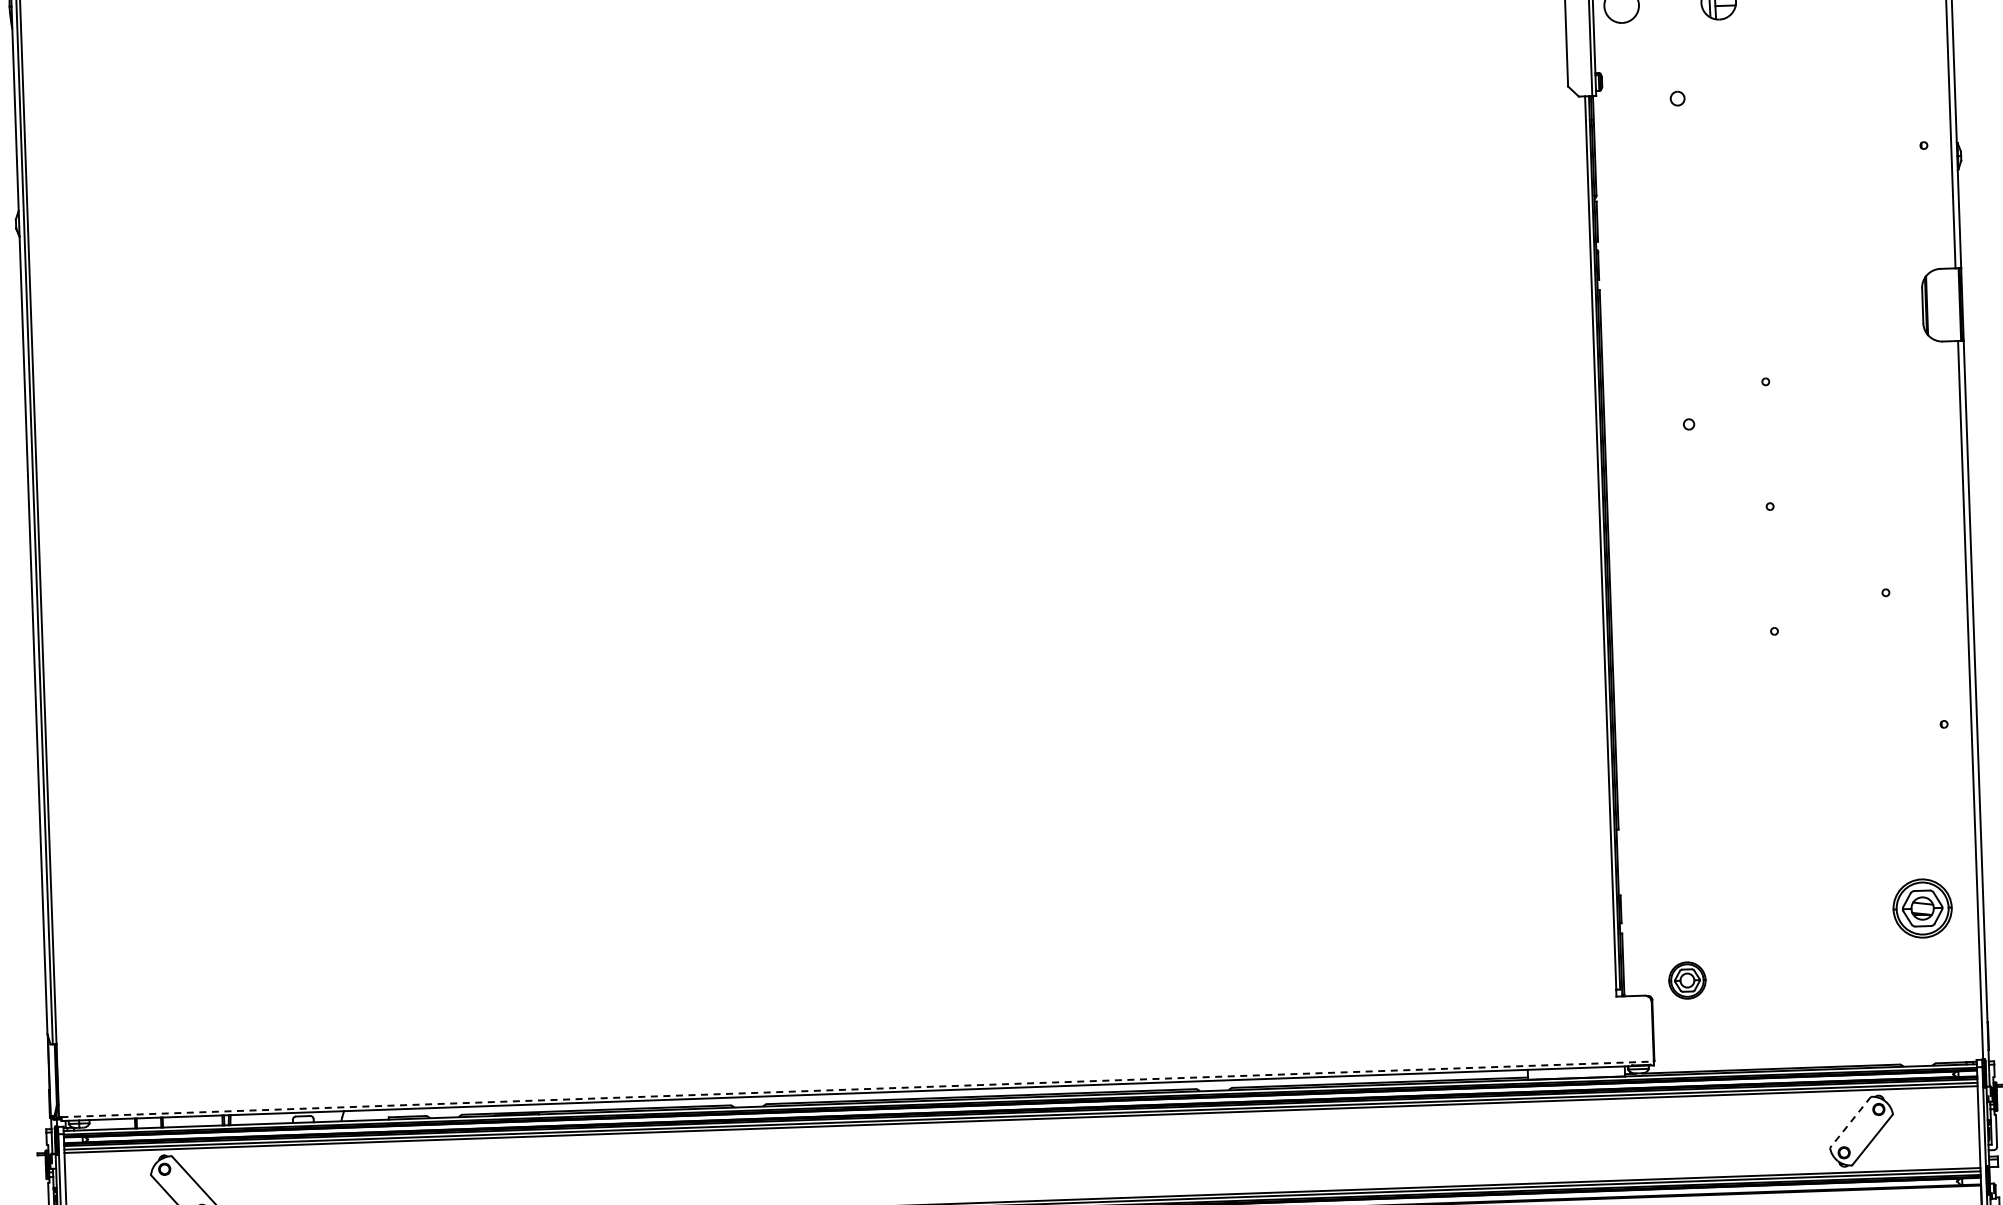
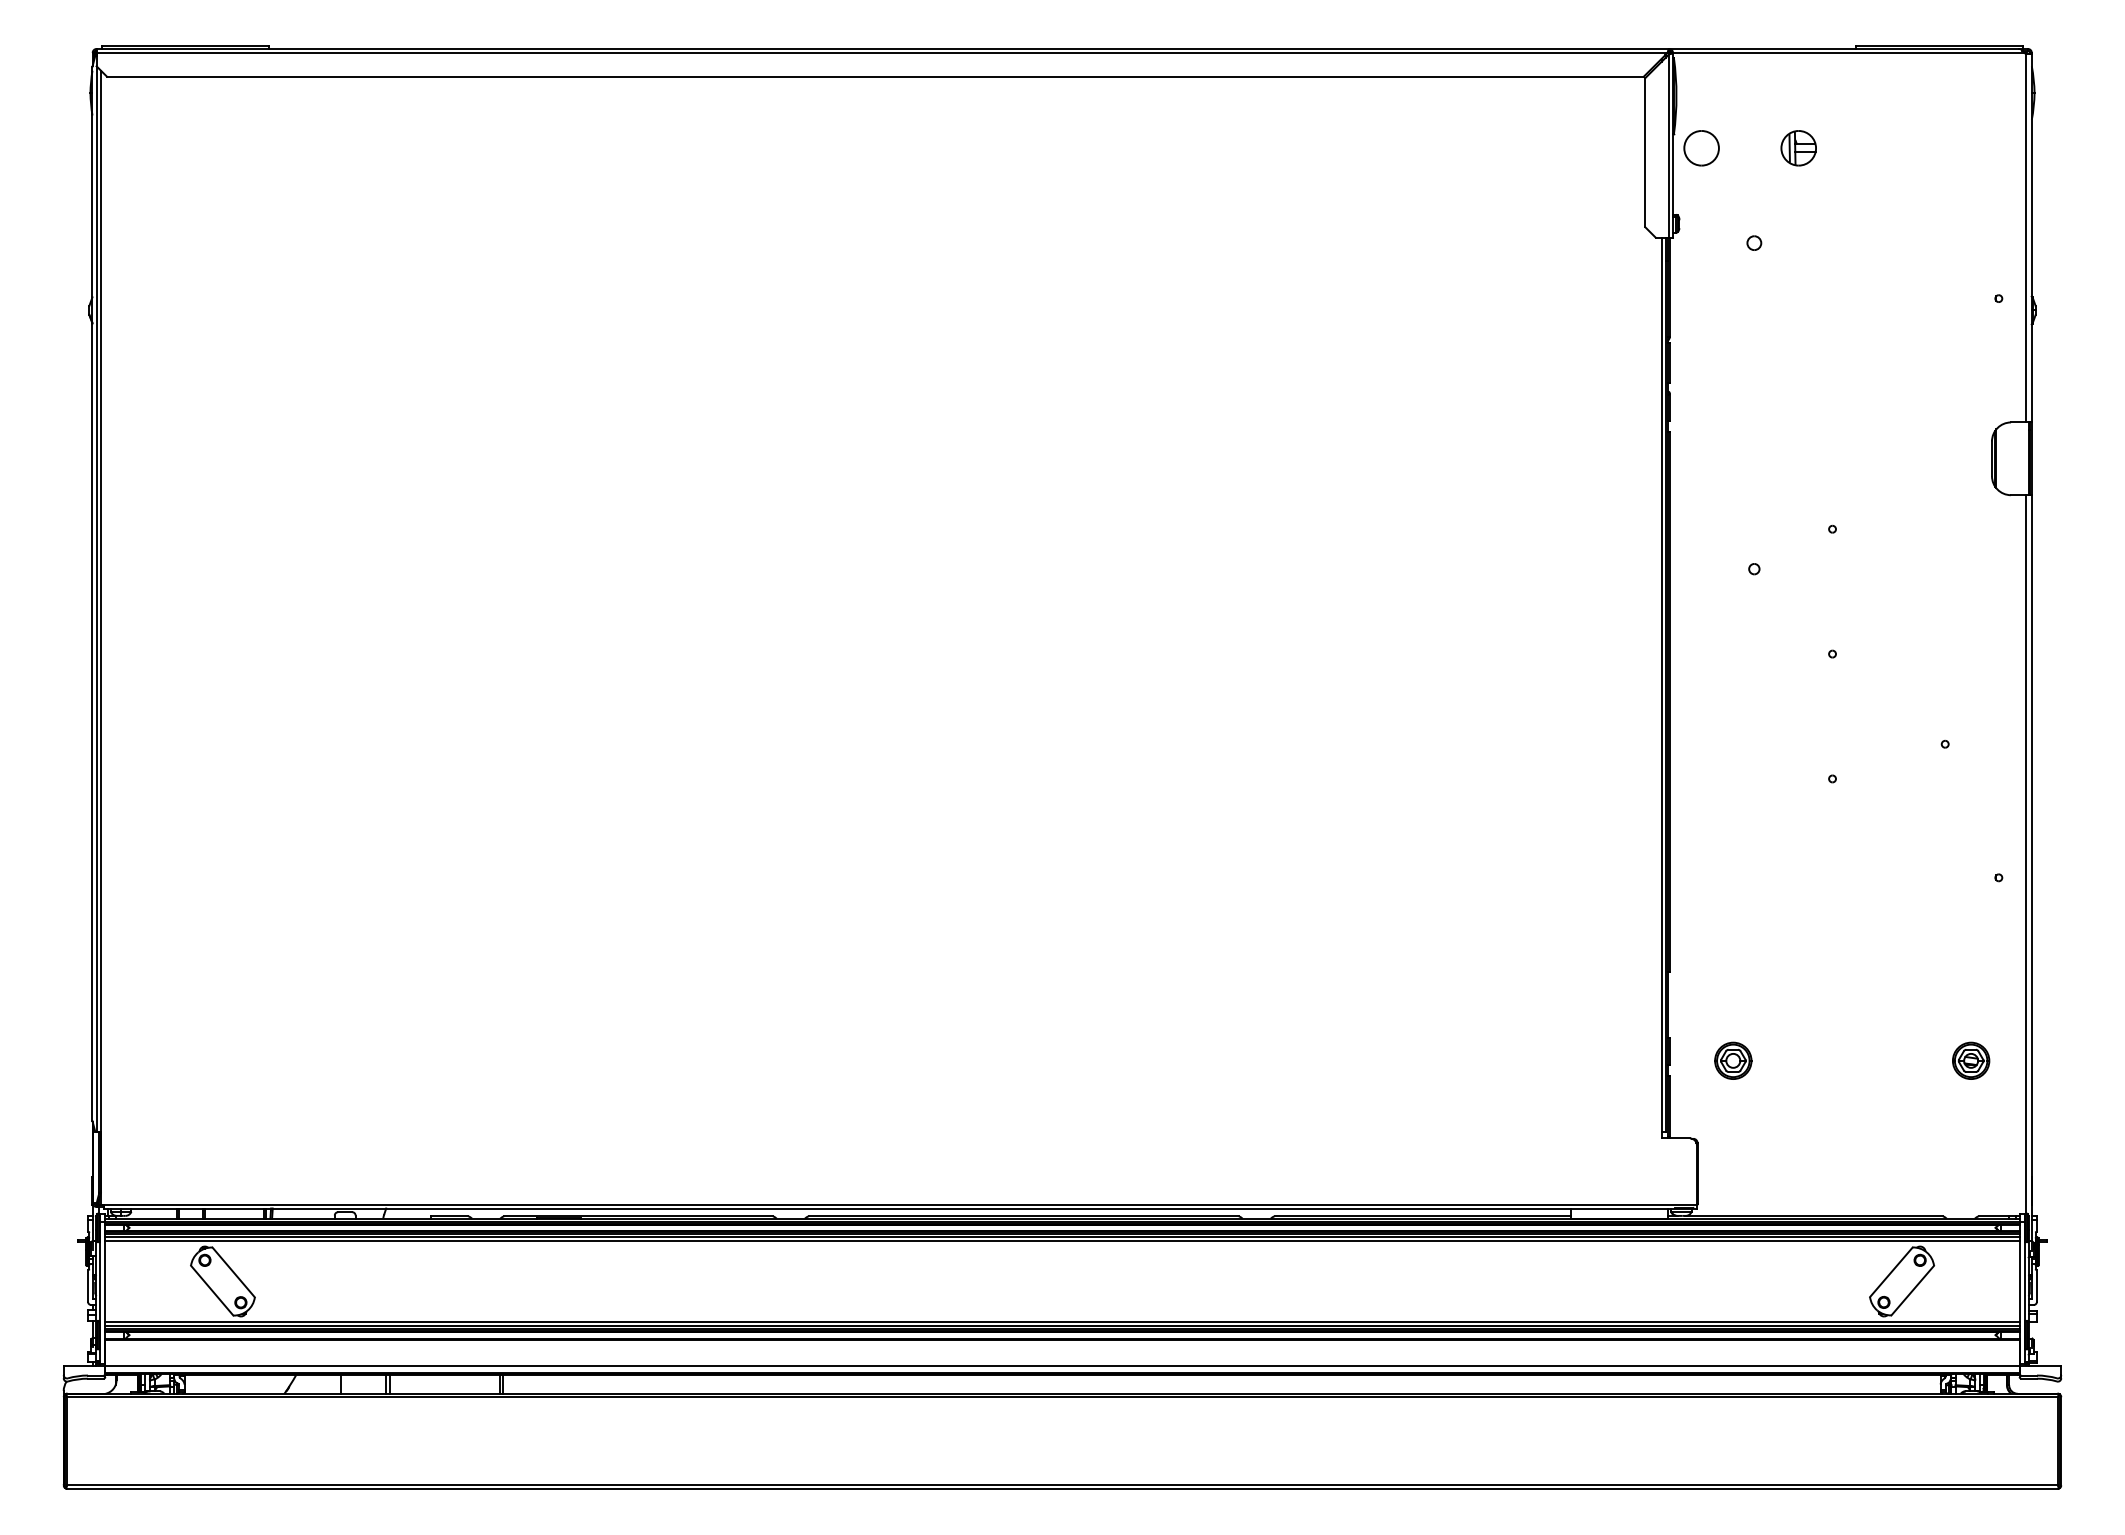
part: (1923, 907) -> (1971, 1060), size x0.62
part: (1687, 980) -> (1733, 1060), moved
line: (857, 1089) -> (900, 1204), dashed -> solid
line: (1850, 1122) -> (1891, 1272), dashed -> solid

